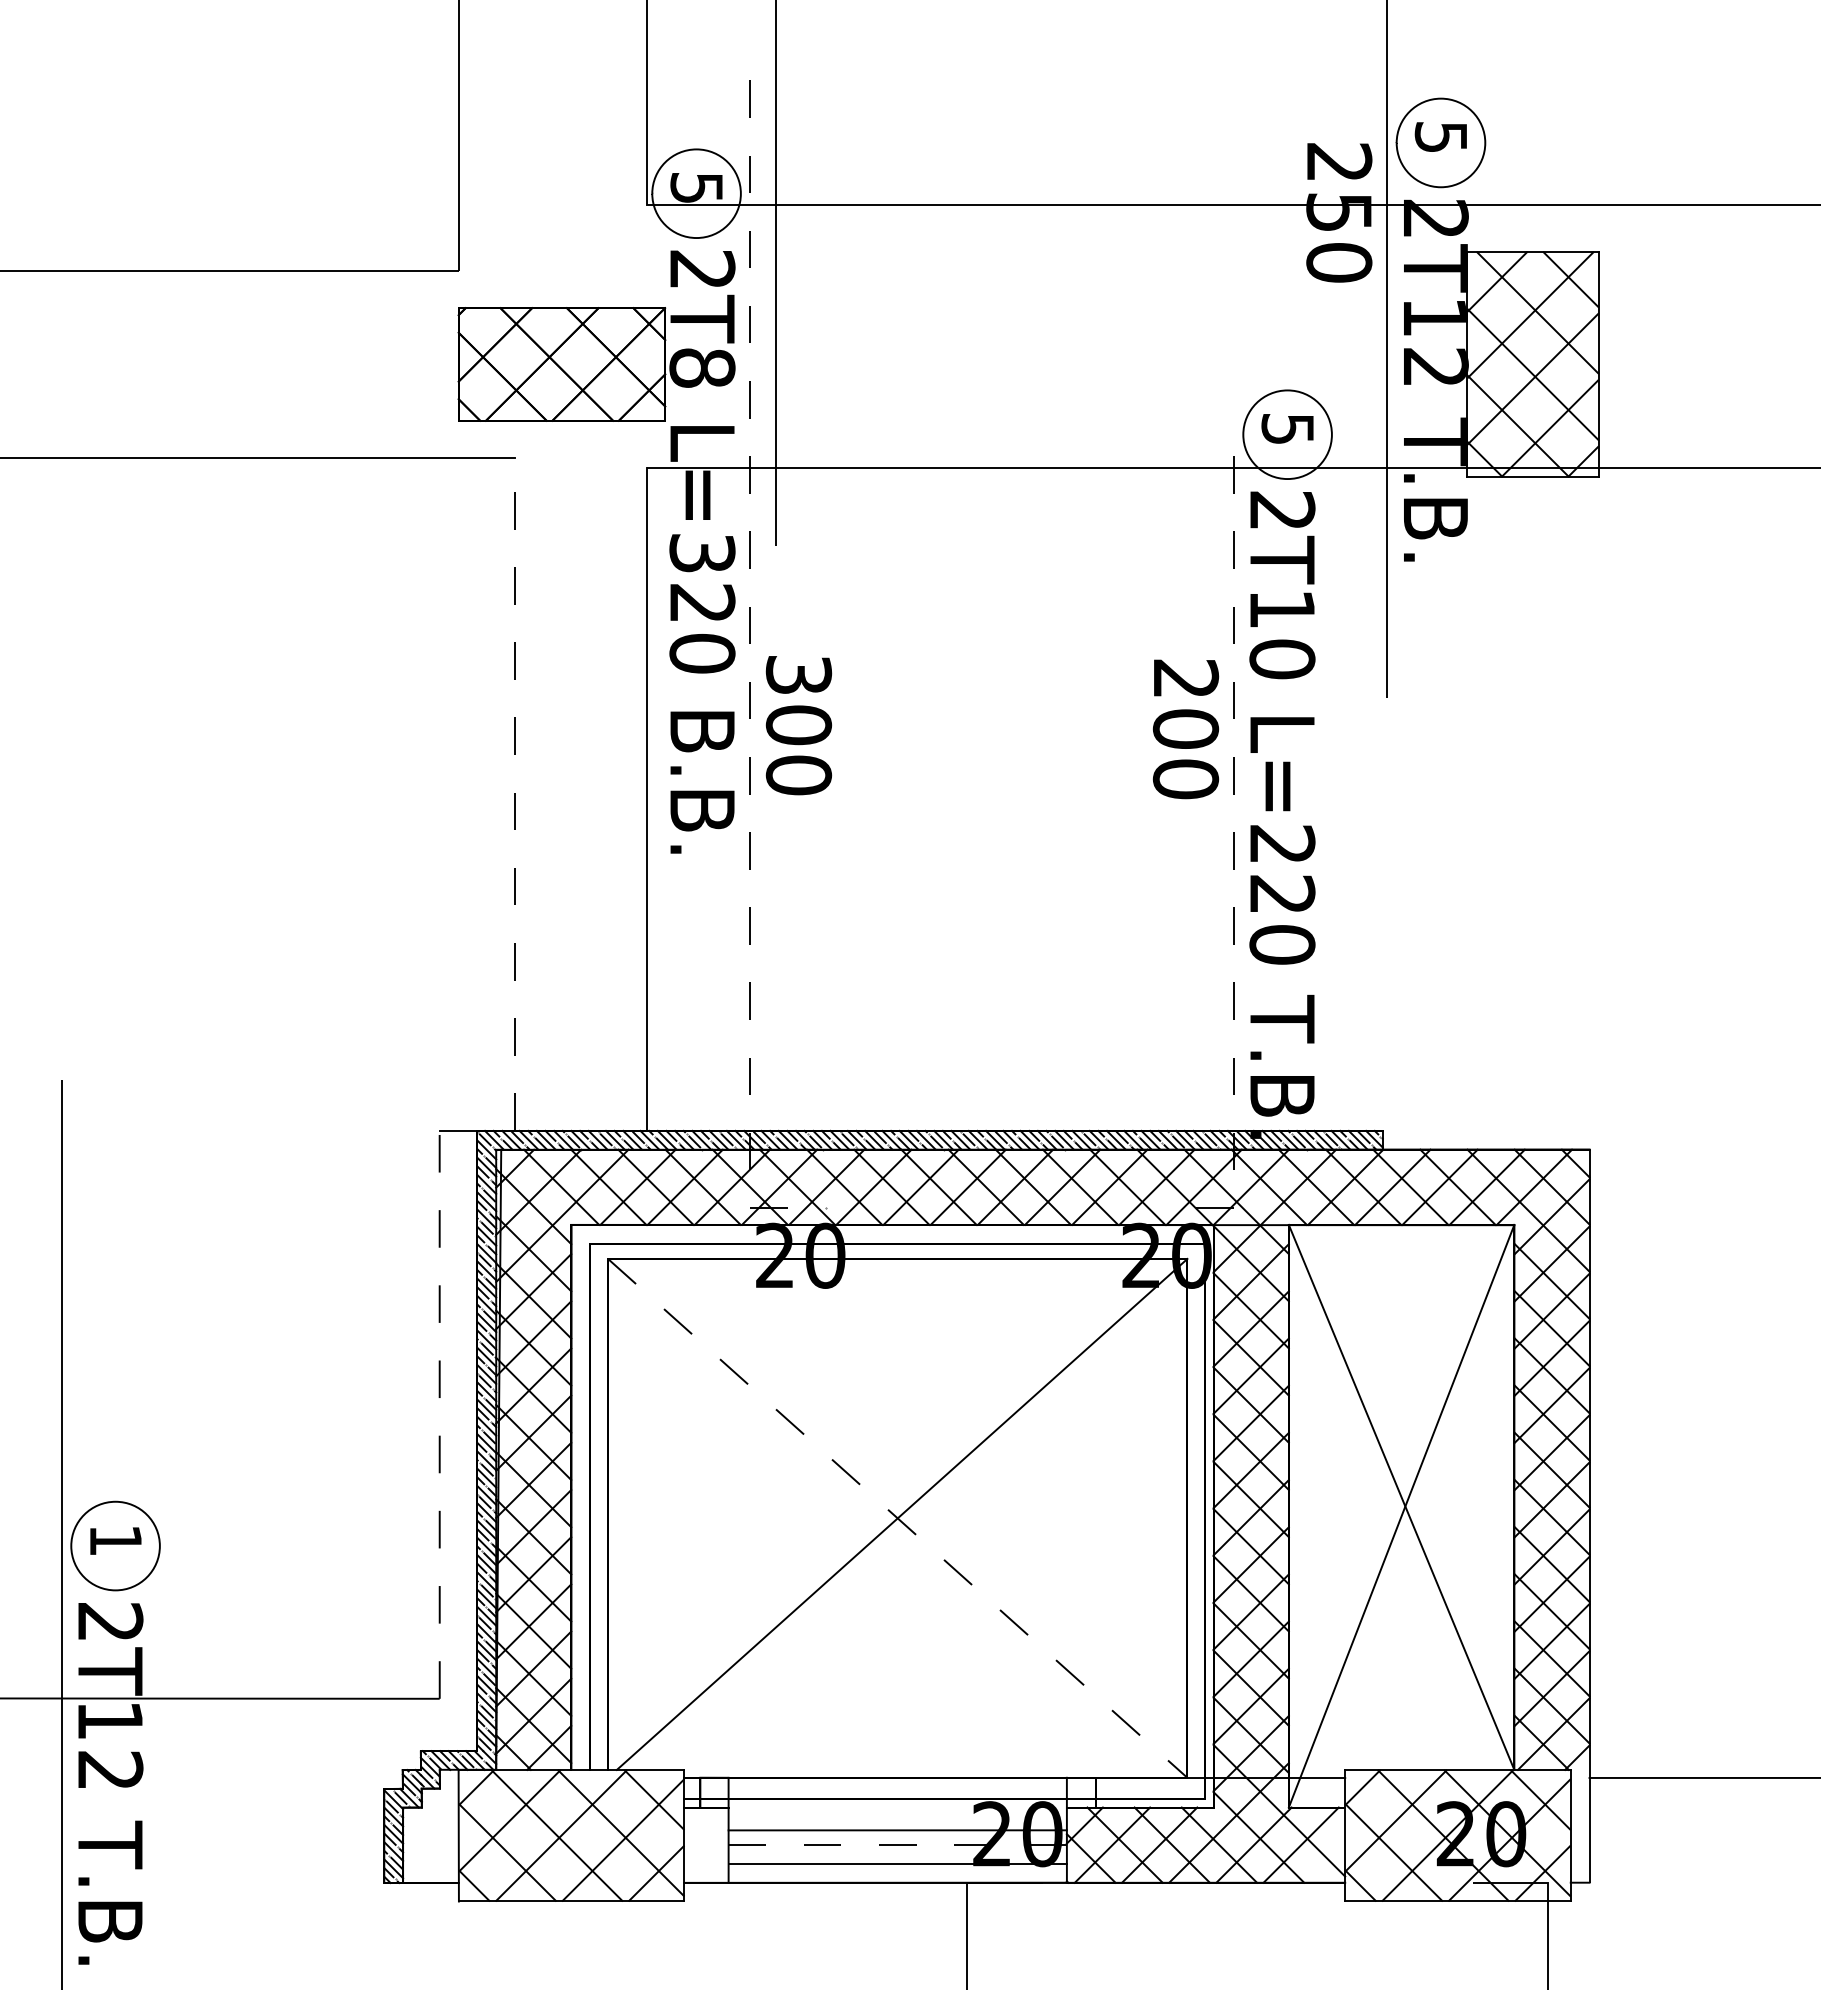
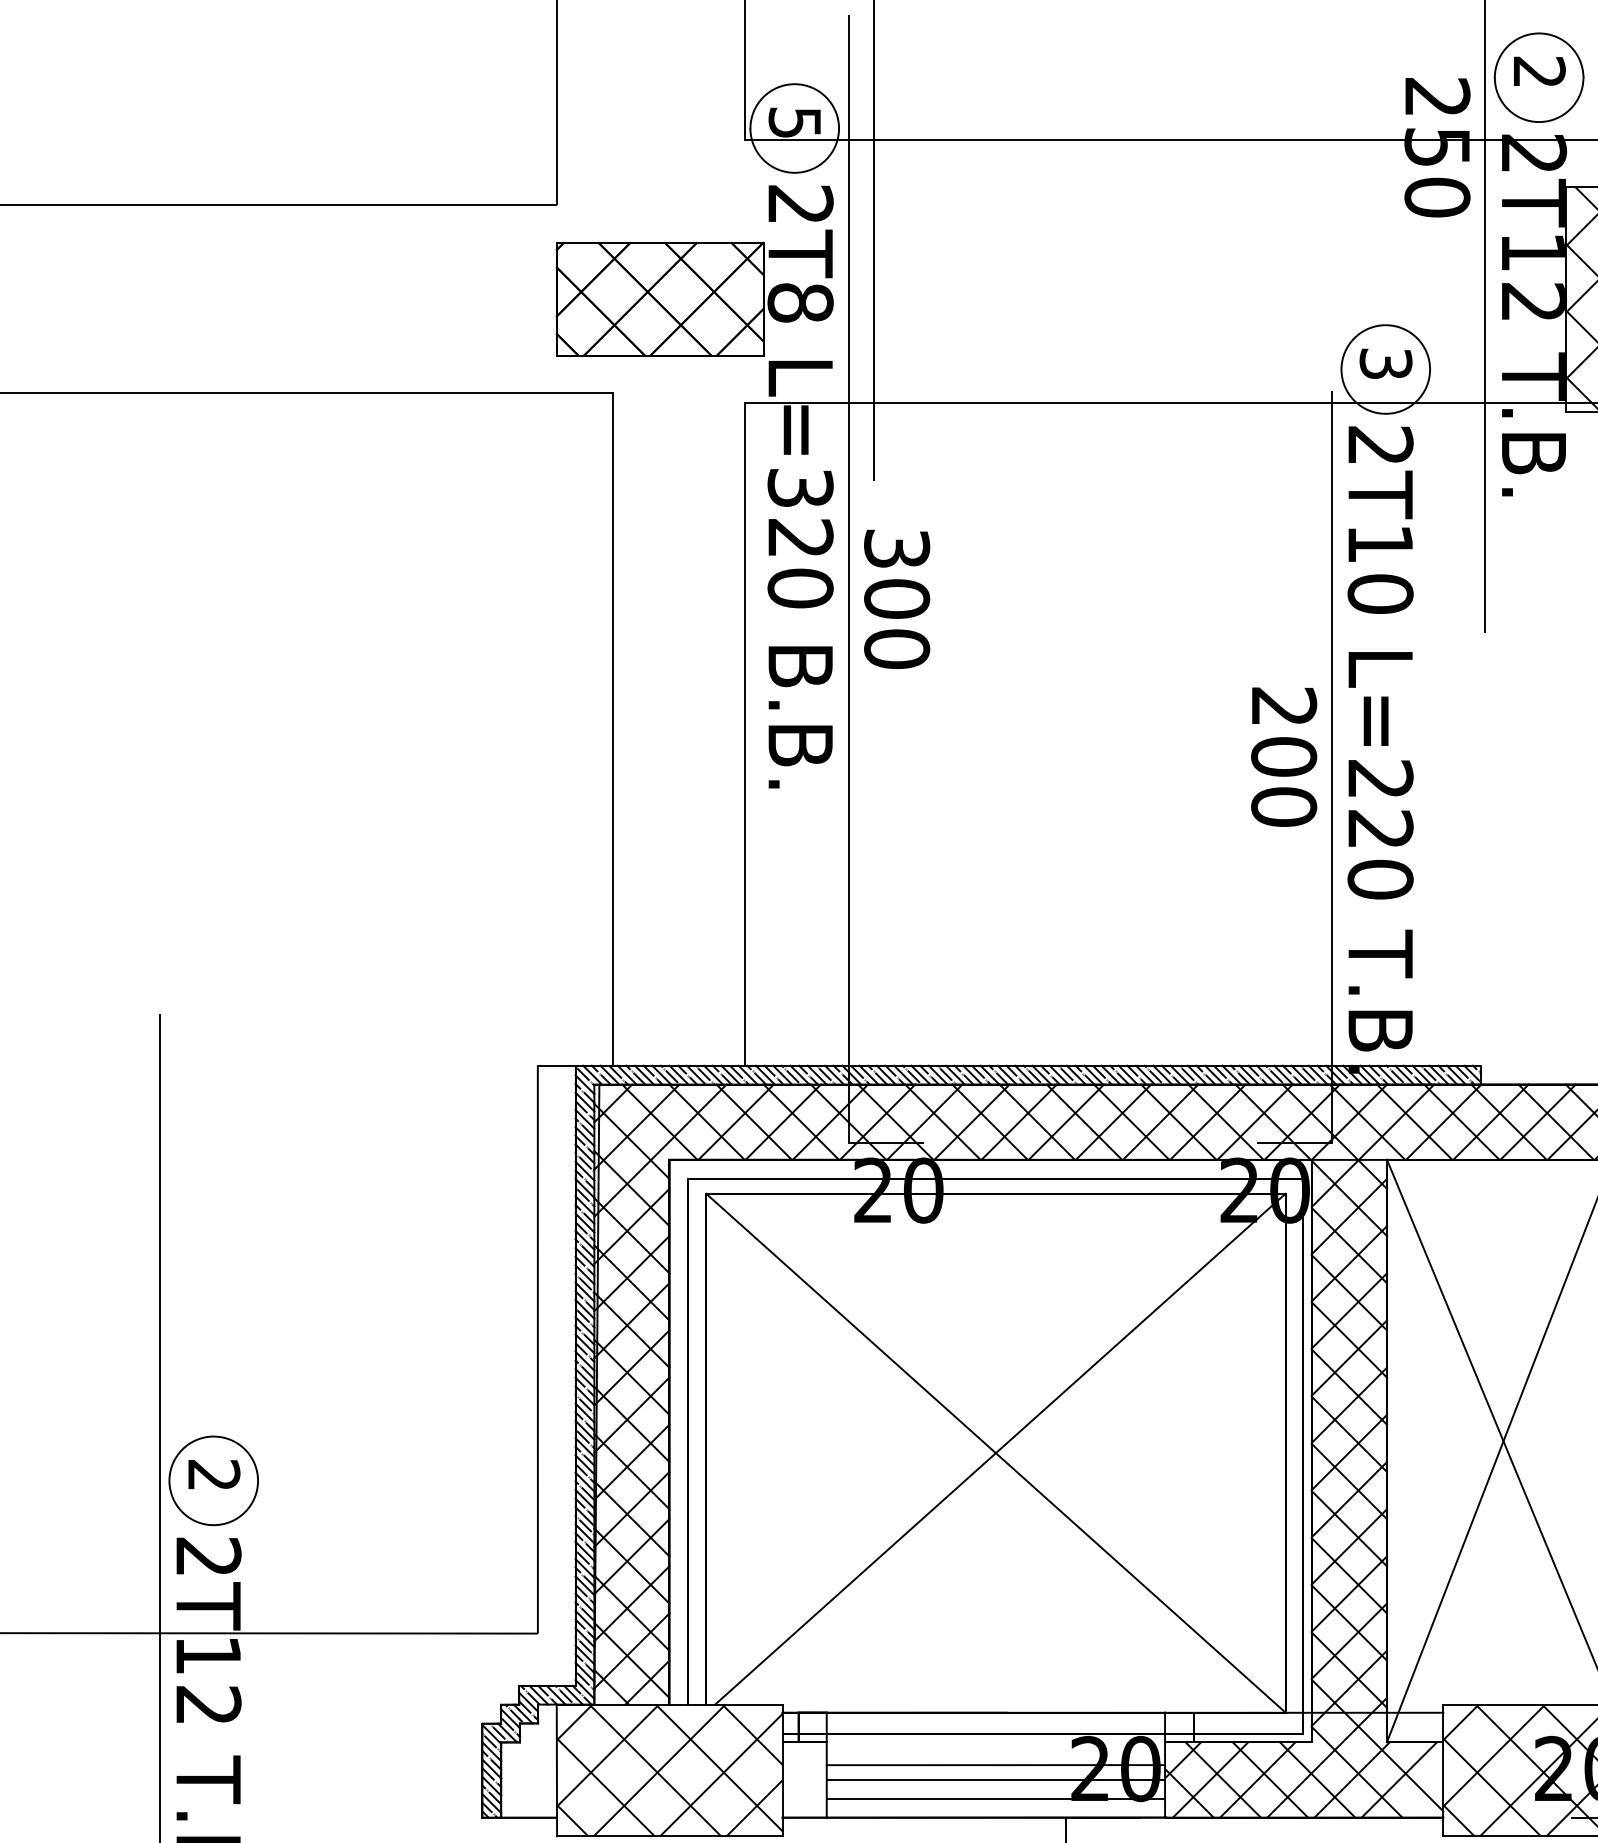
text: (1440, 136) -> (1538, 71), 5 -> 2
text: (1288, 429) -> (1386, 364), 5 -> 3
line: (750, 683) -> (848, 618), dashed -> solid
text: (798, 725) -> (896, 599), moved
text: (1185, 729) -> (1283, 757), moved
line: (515, 794) -> (613, 729), dashed -> solid
line: (1233, 871) -> (1331, 806), dashed -> solid
line: (439, 1414) -> (537, 1349), dashed -> solid
line: (897, 1518) -> (995, 1453), dashed -> solid
text: (116, 1539) -> (214, 1474), 1 -> 2
line: (898, 1845) -> (996, 1780), dashed -> solid

